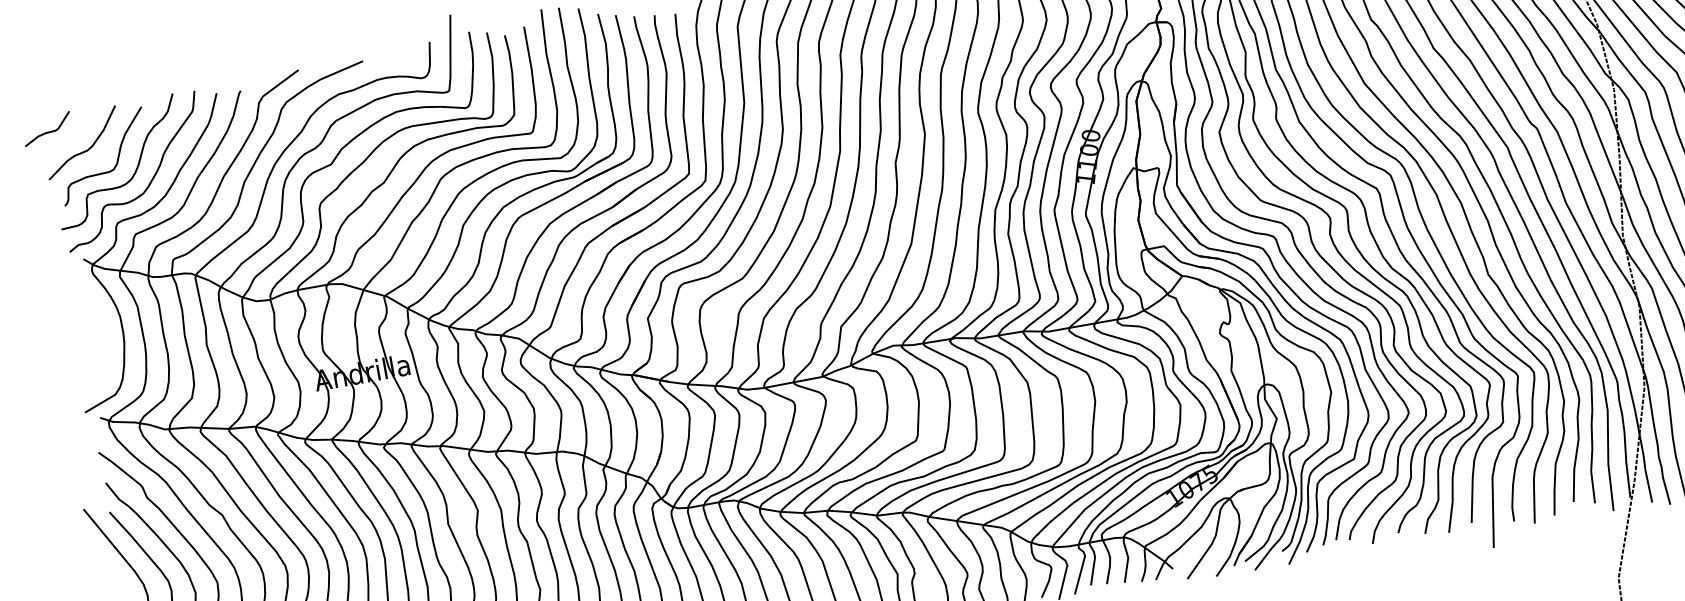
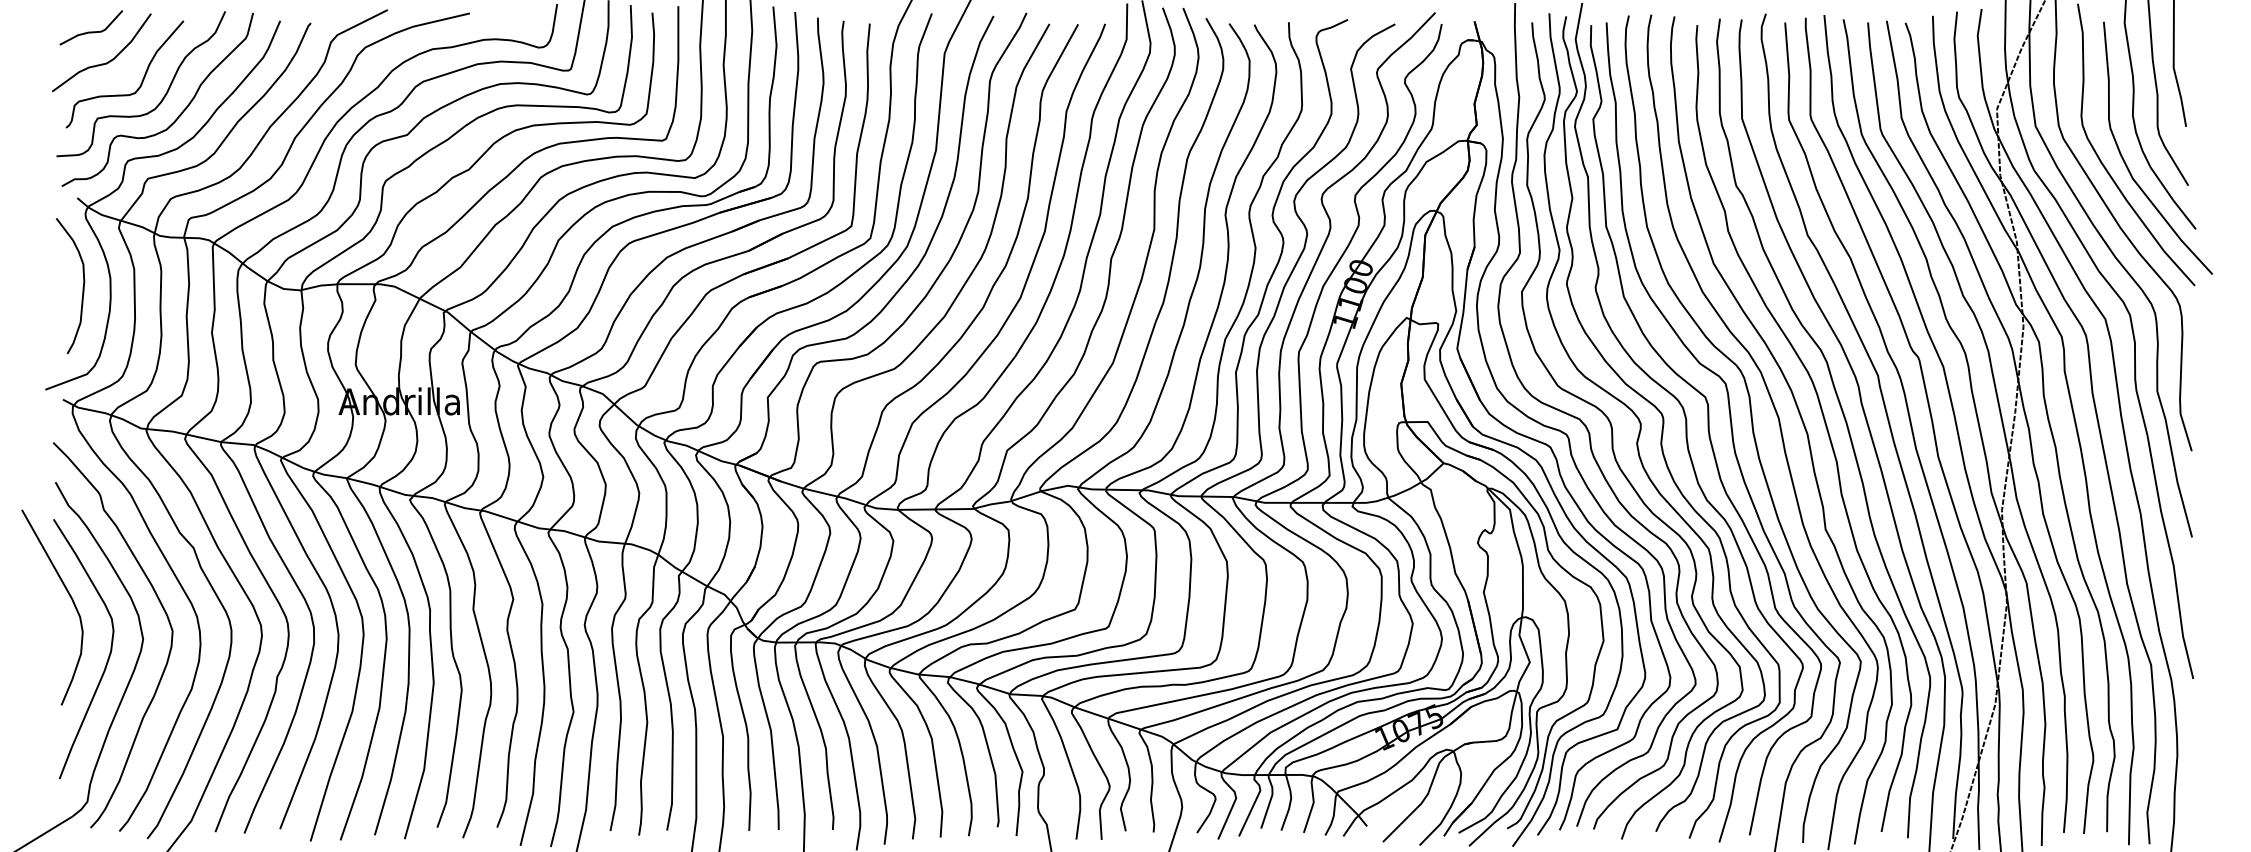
curve: (48, 131) -> (91, 31), moved
curve: (99, 327) -> (82, 287), added

